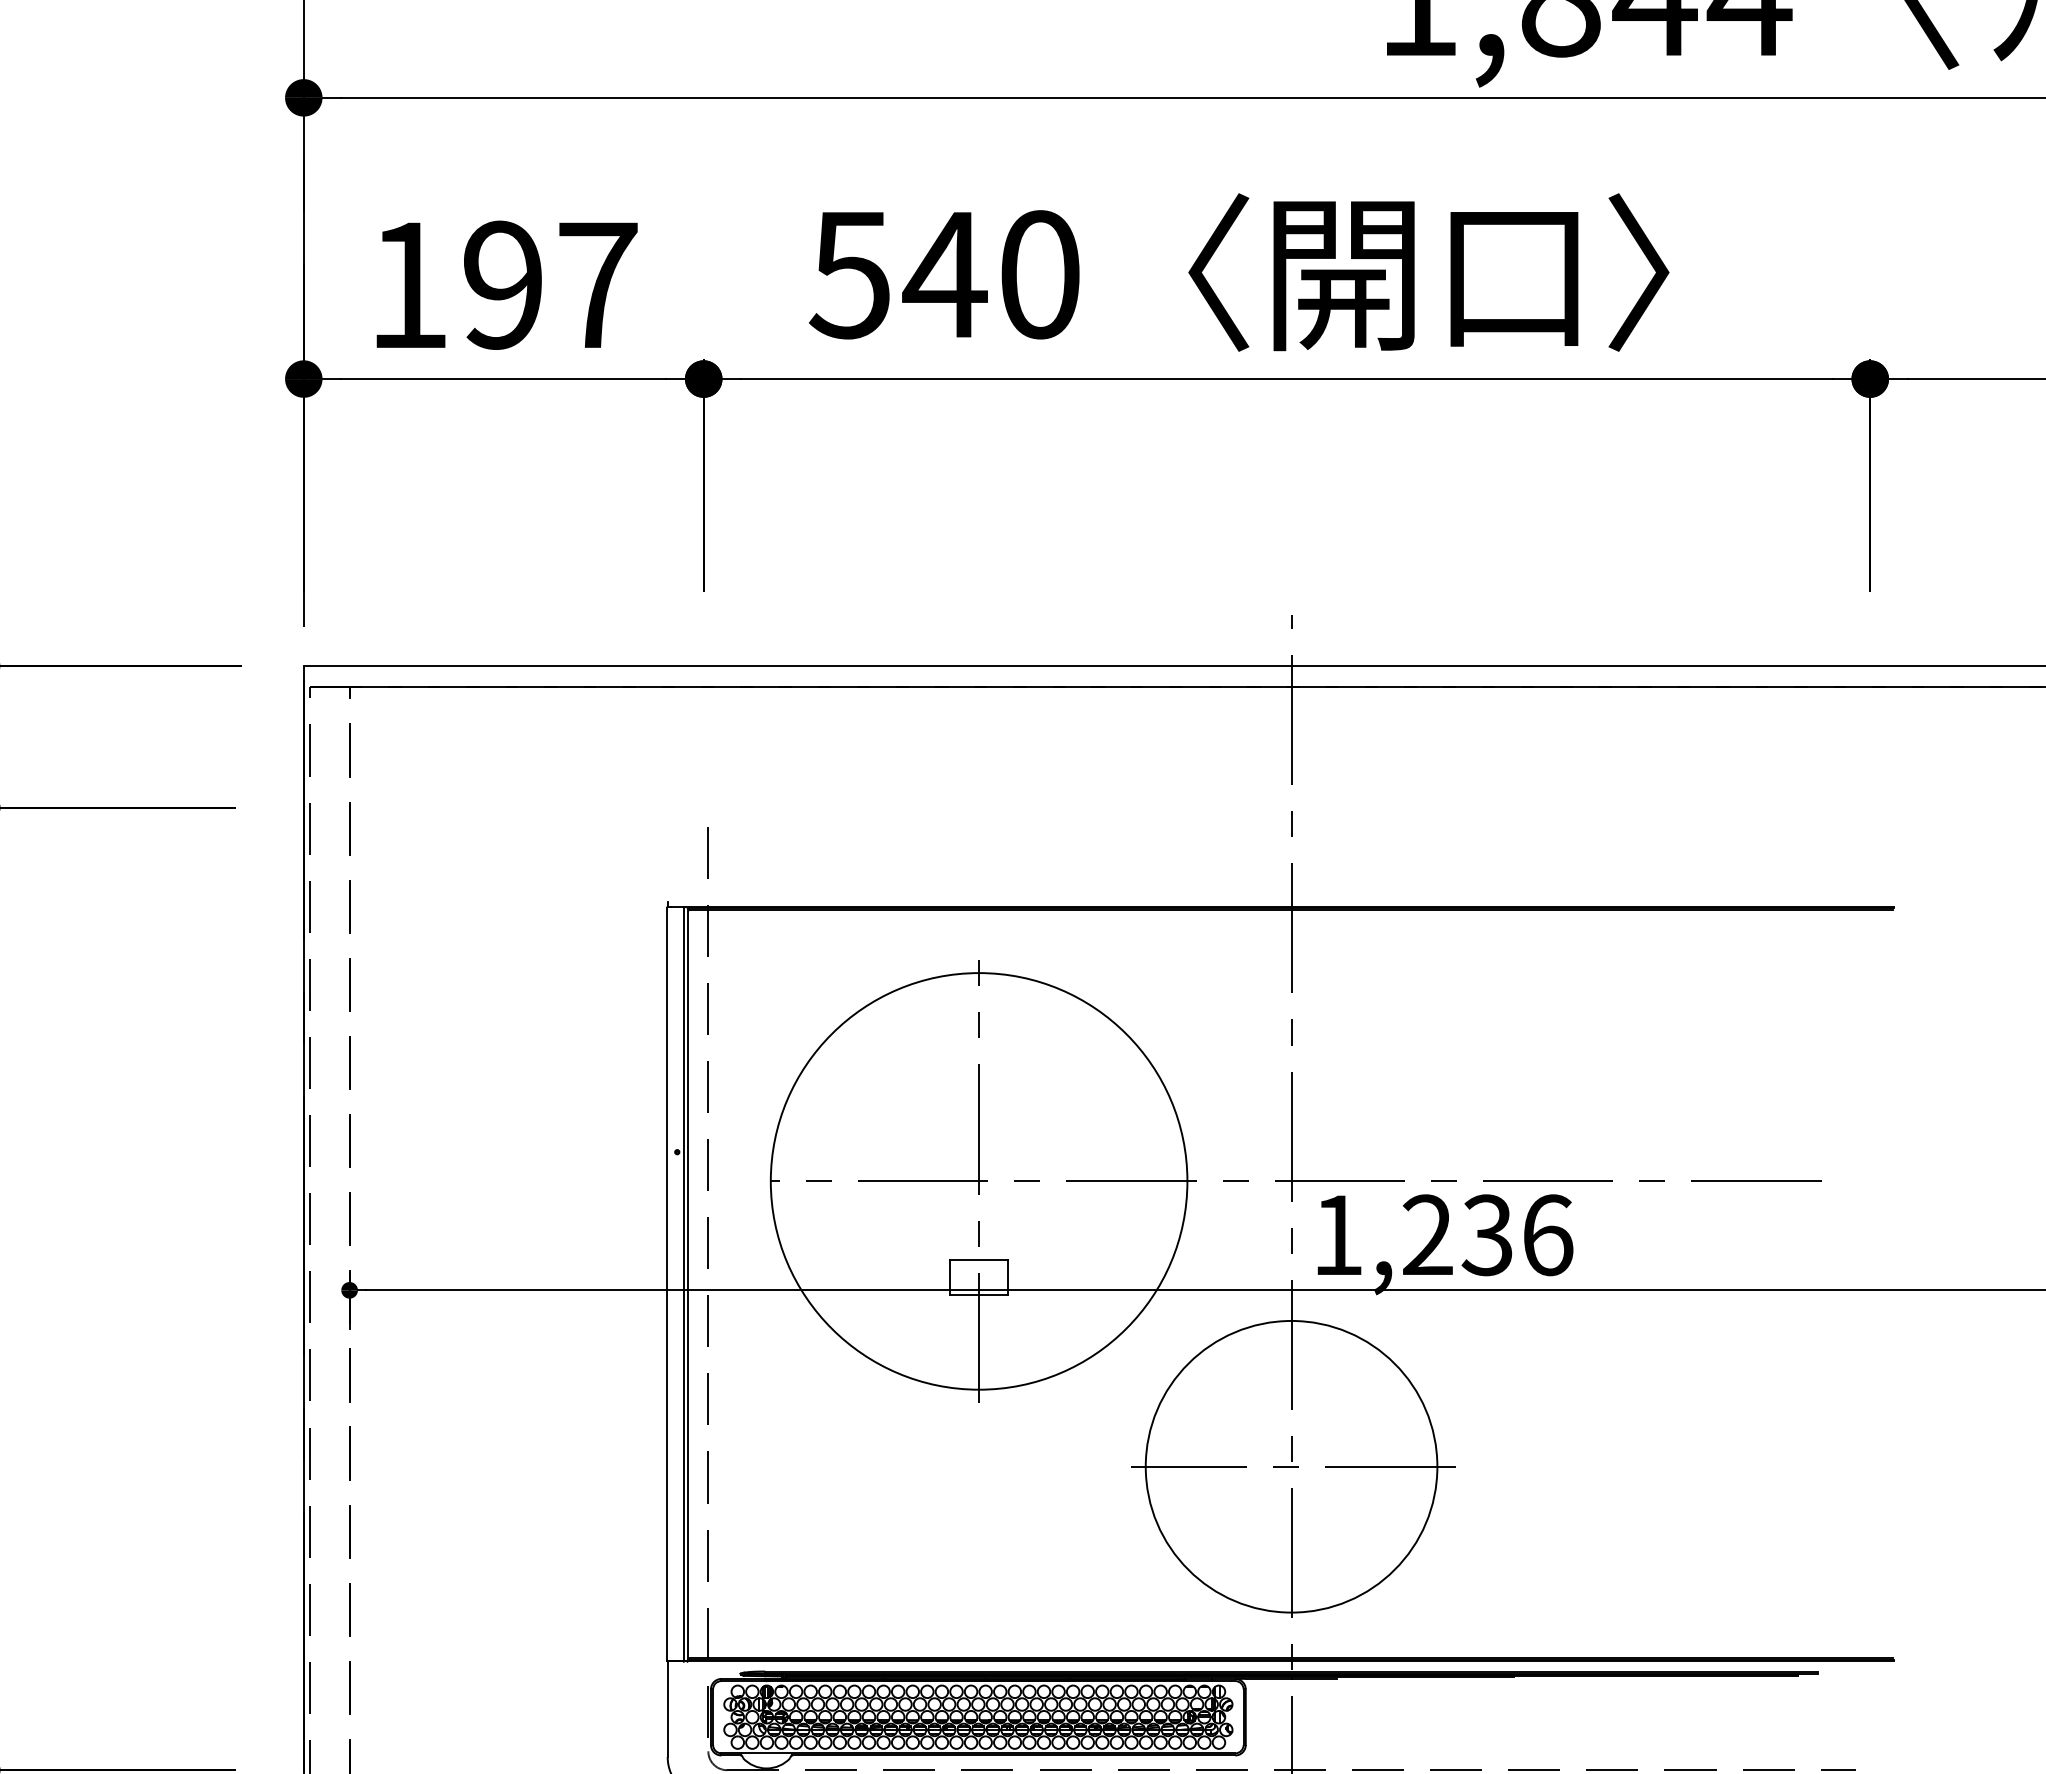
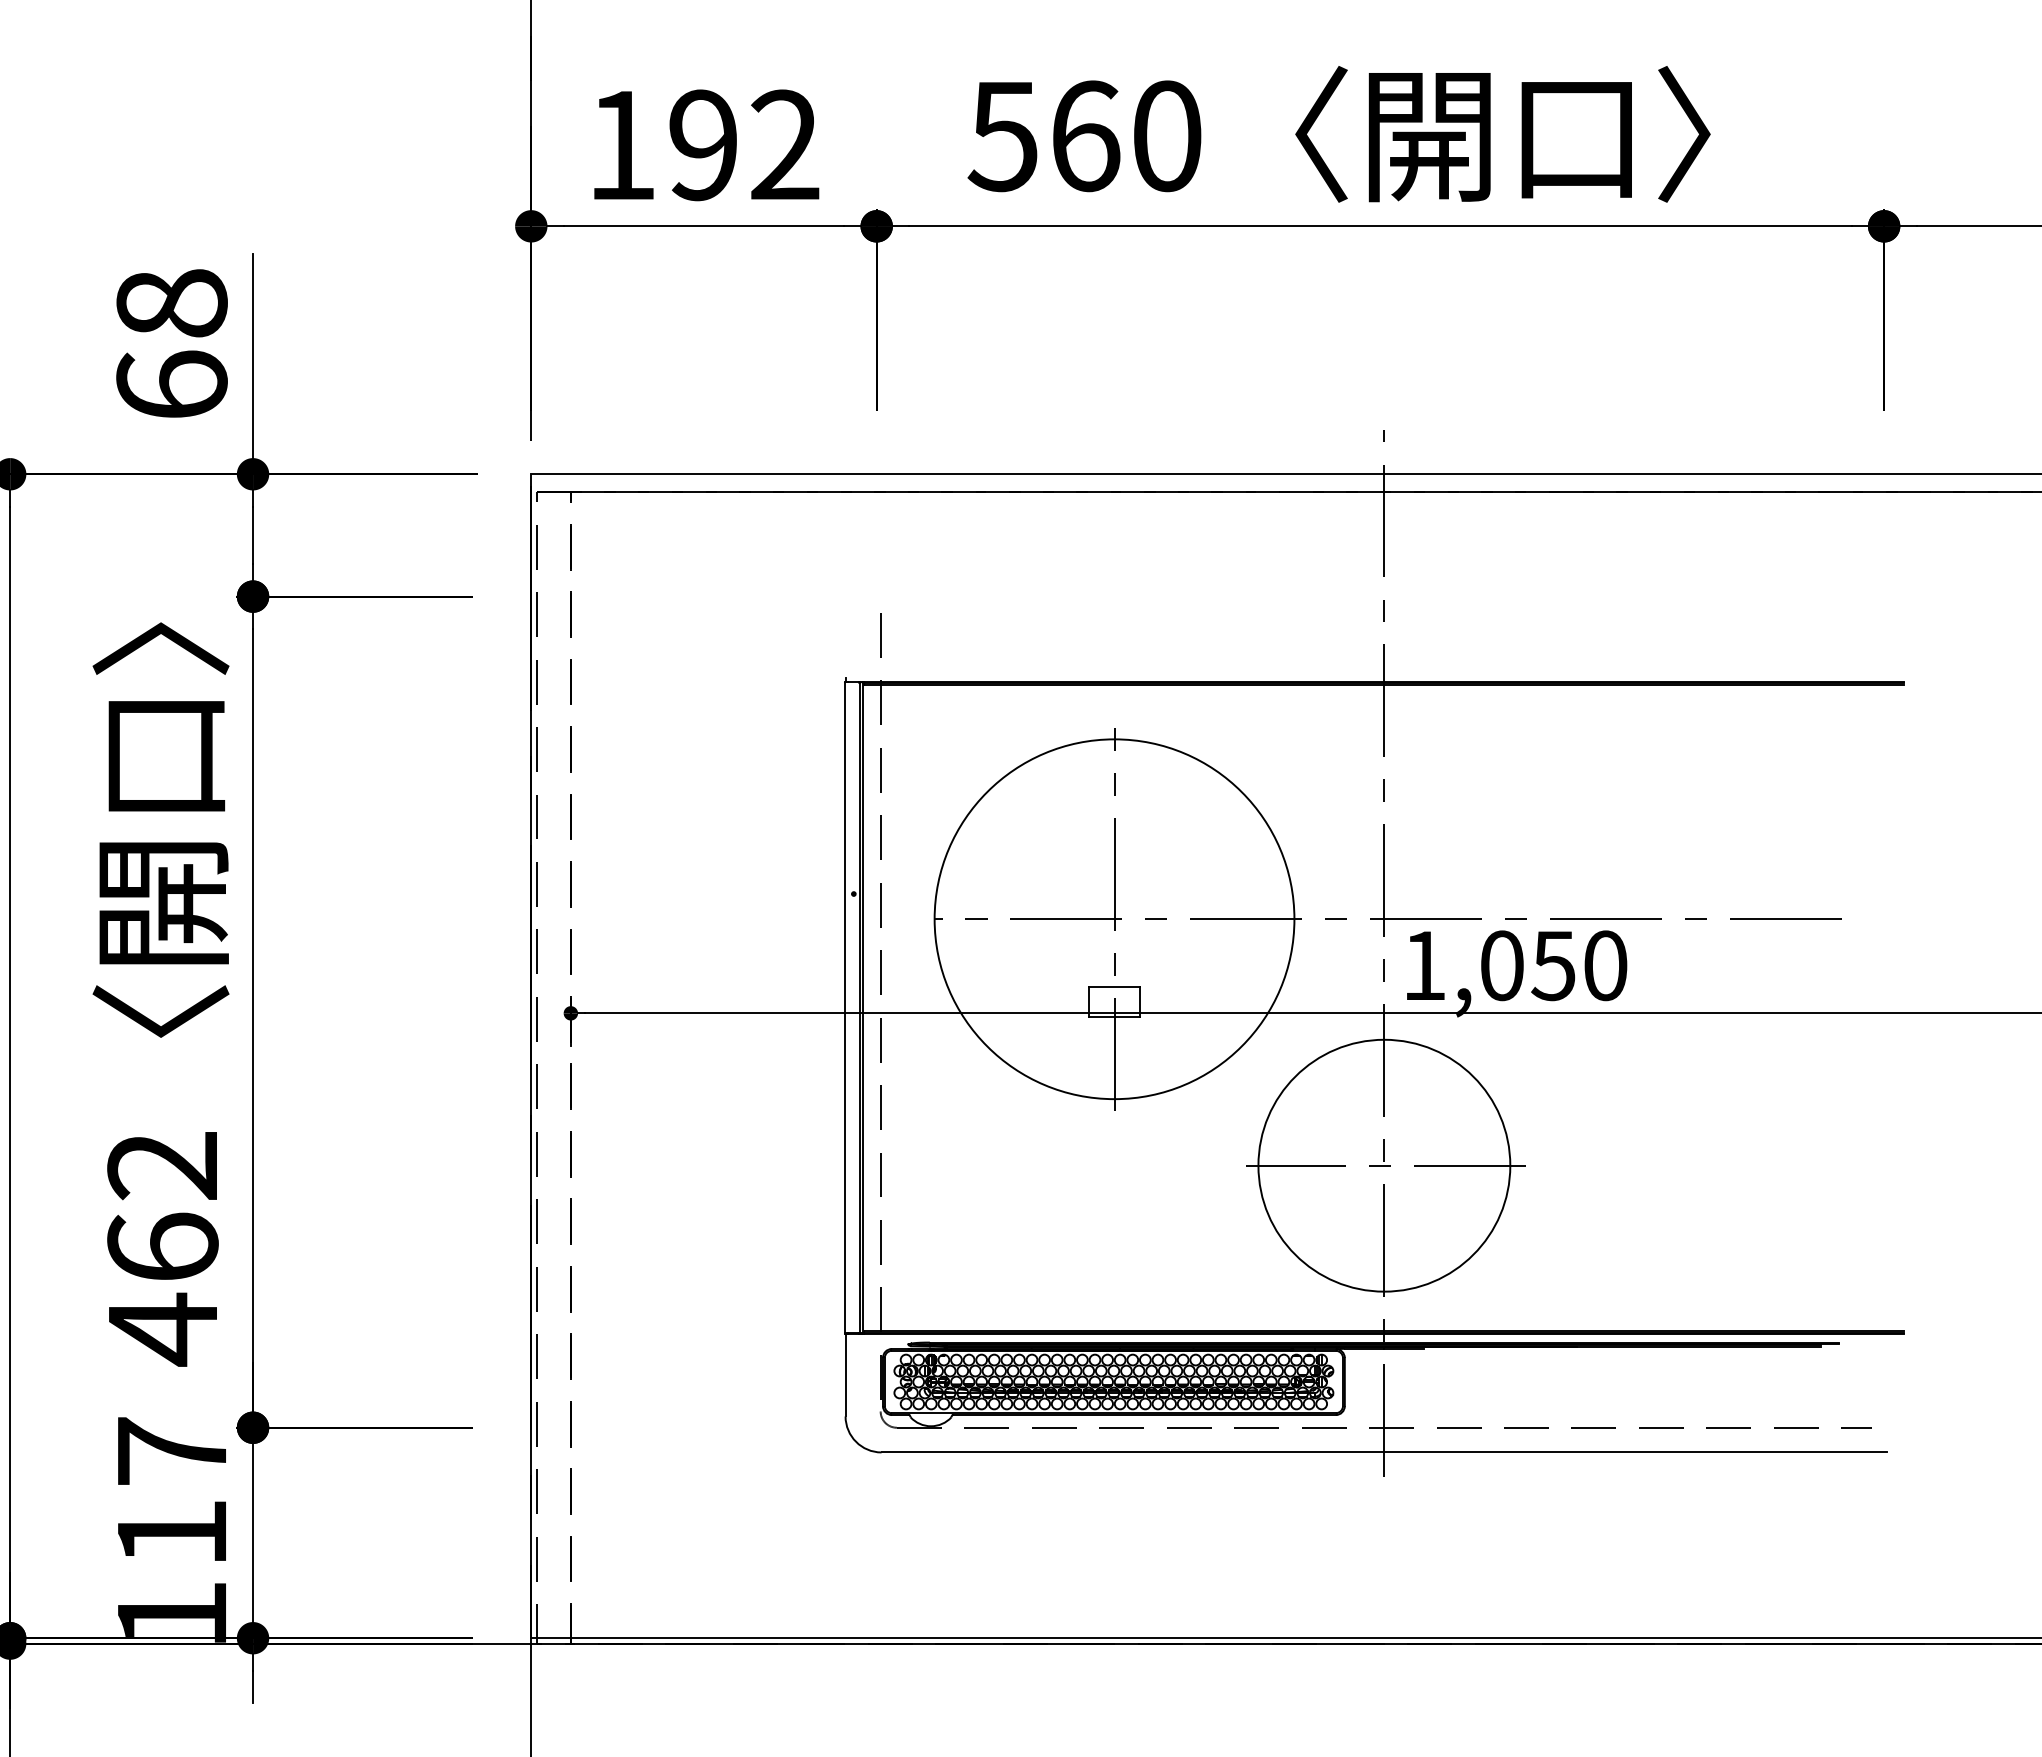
text: (945, 275) -> (1085, 136), 540 -> 560
text: (598, 284) -> (785, 144), 197 -> 192
text: (1487, 1234) -> (1553, 965), 1,236 -> 1,050

